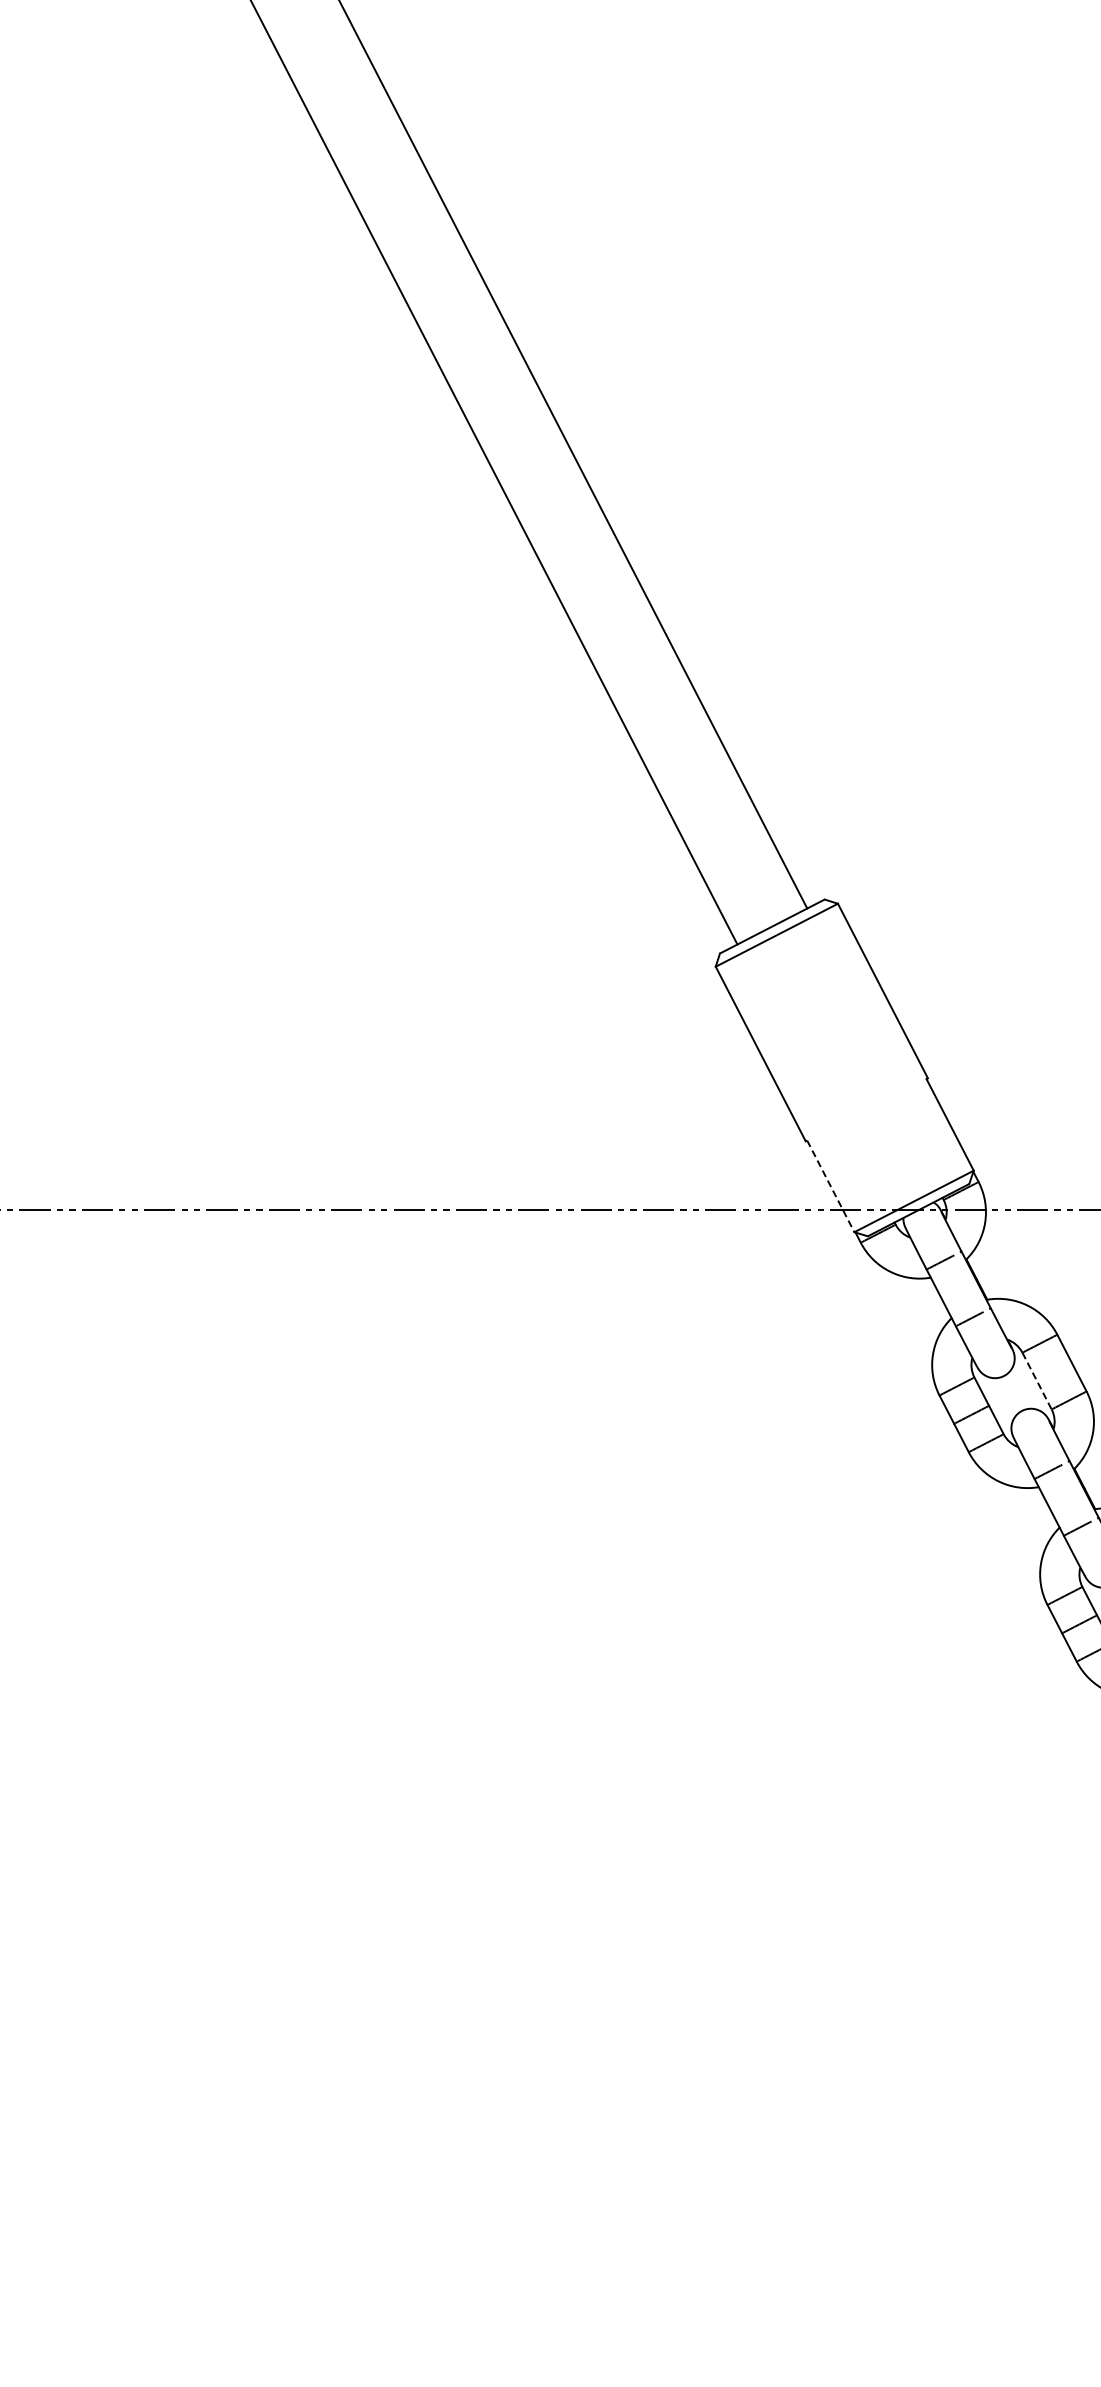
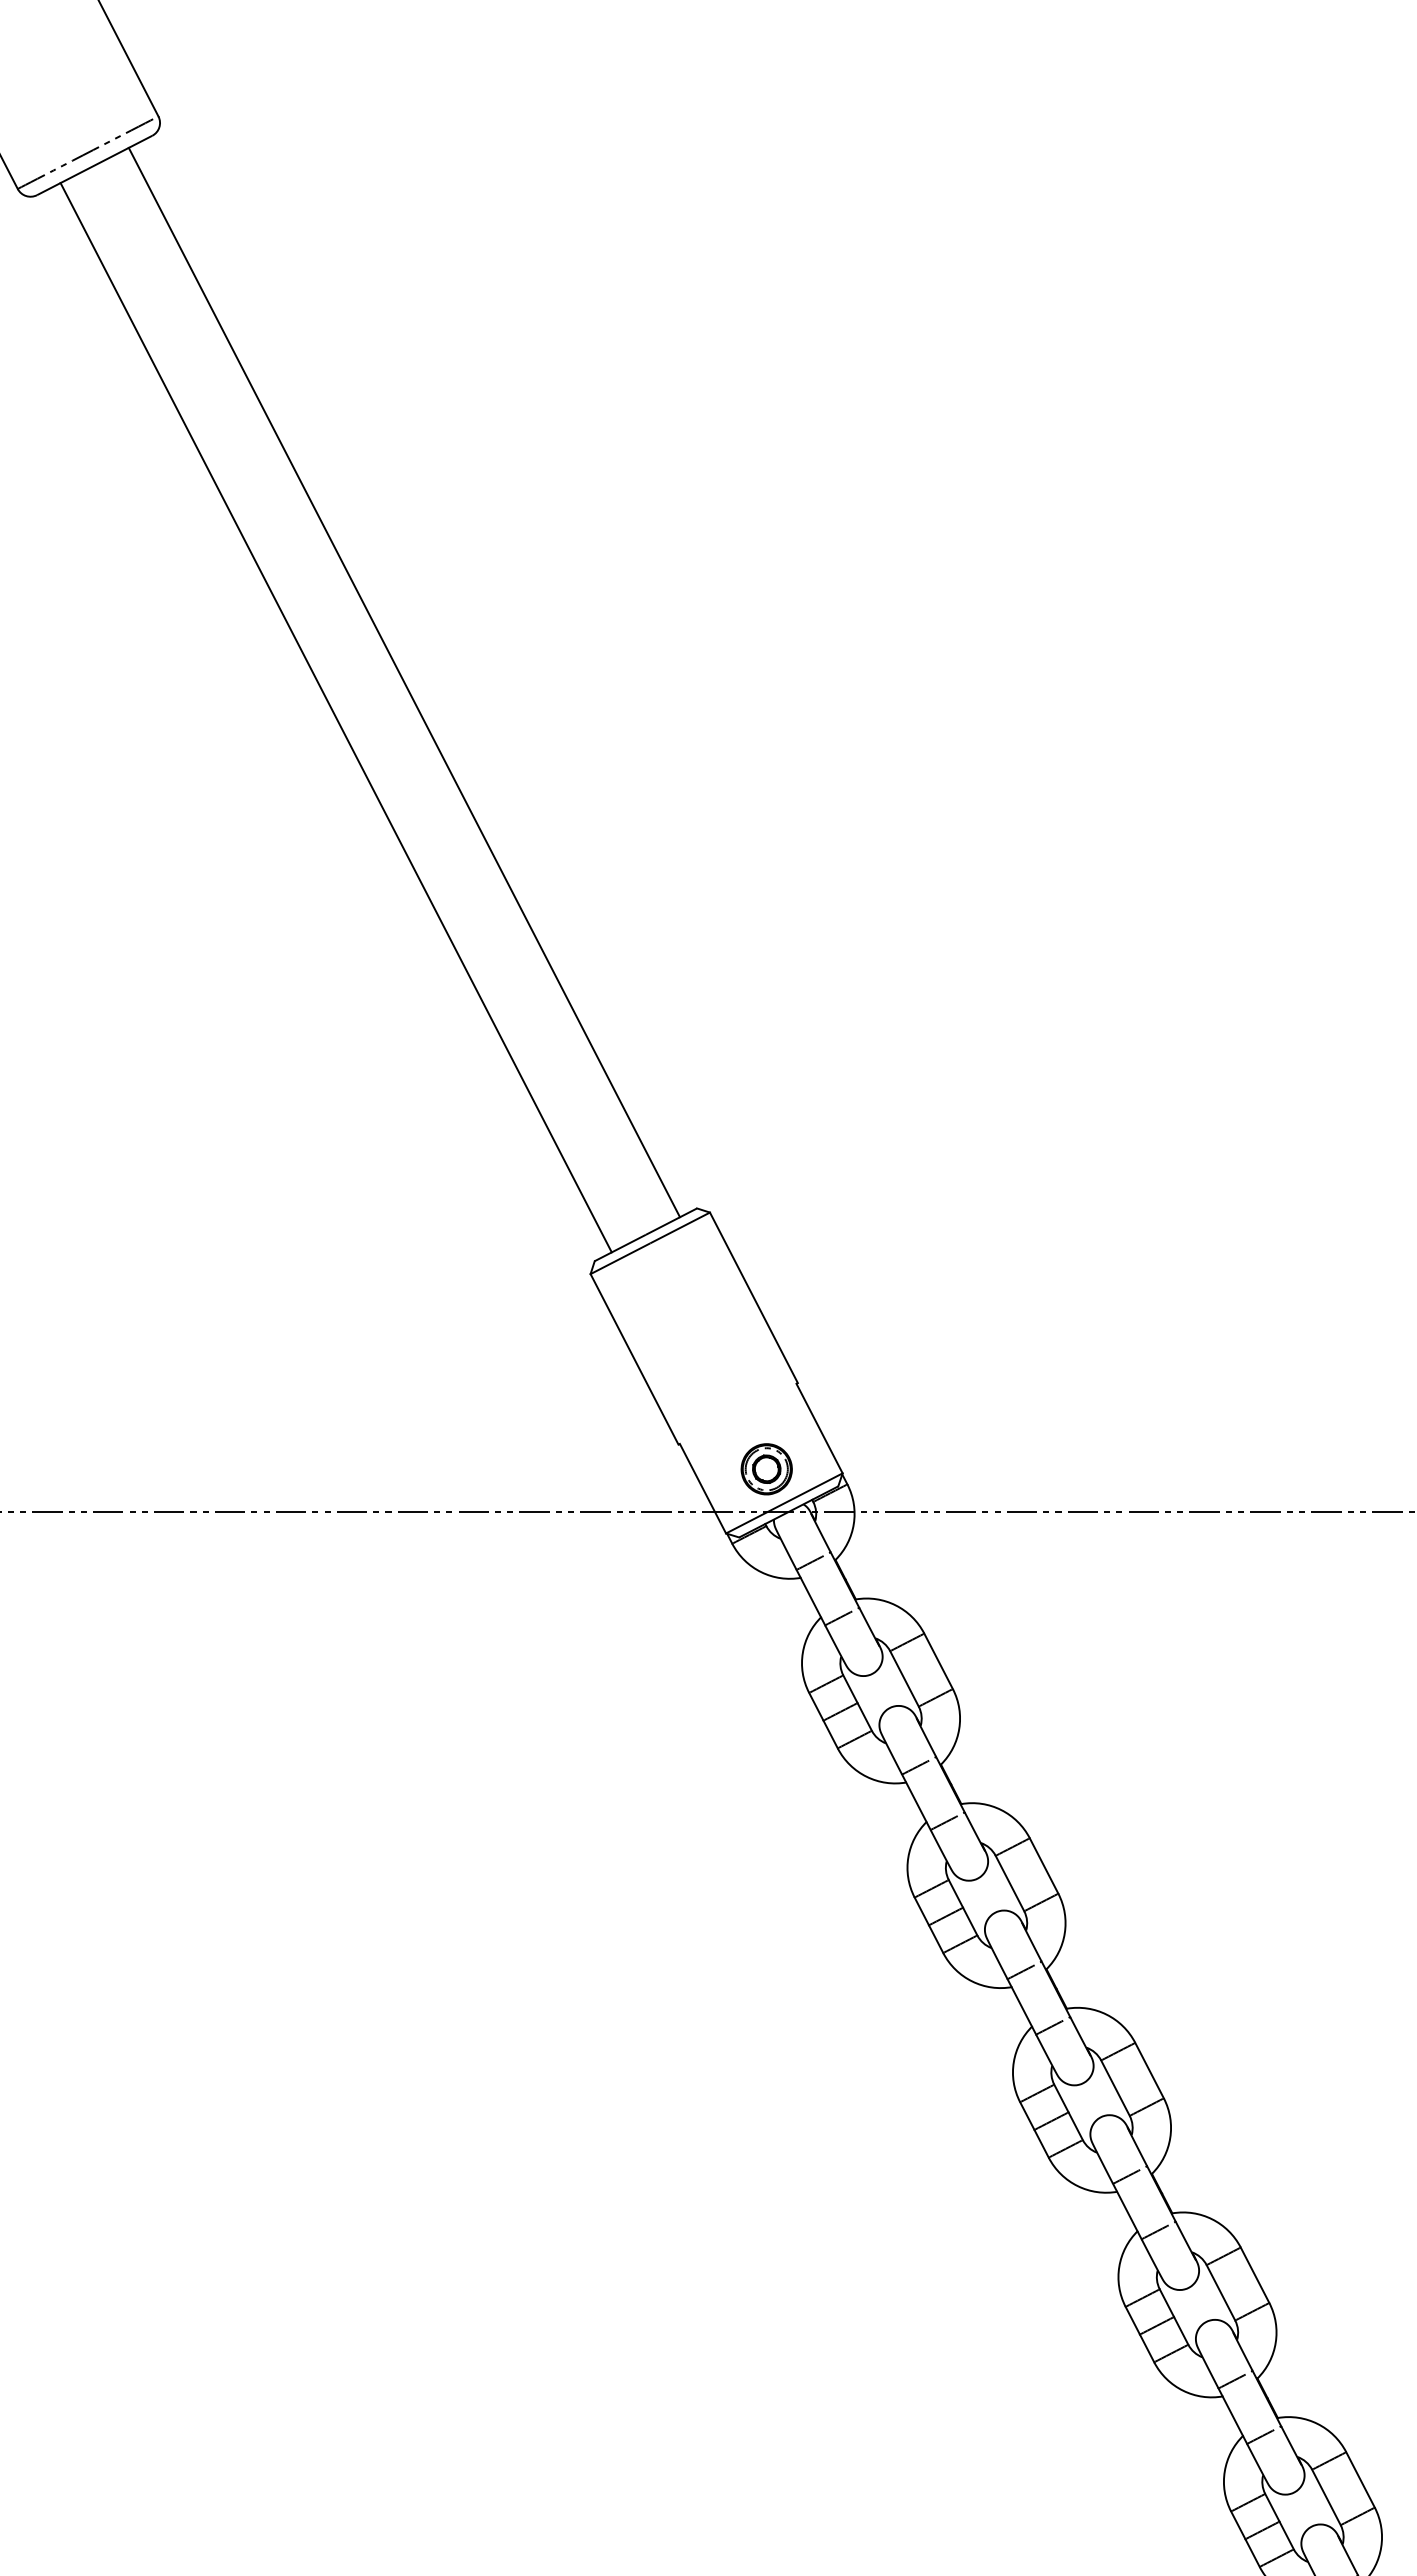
part: (895, 1166) -> (766, 1469), added
line: (831, 1187) -> (703, 1489), dashed -> solid
line: (1037, 1381) -> (904, 1679), dashed -> solid

